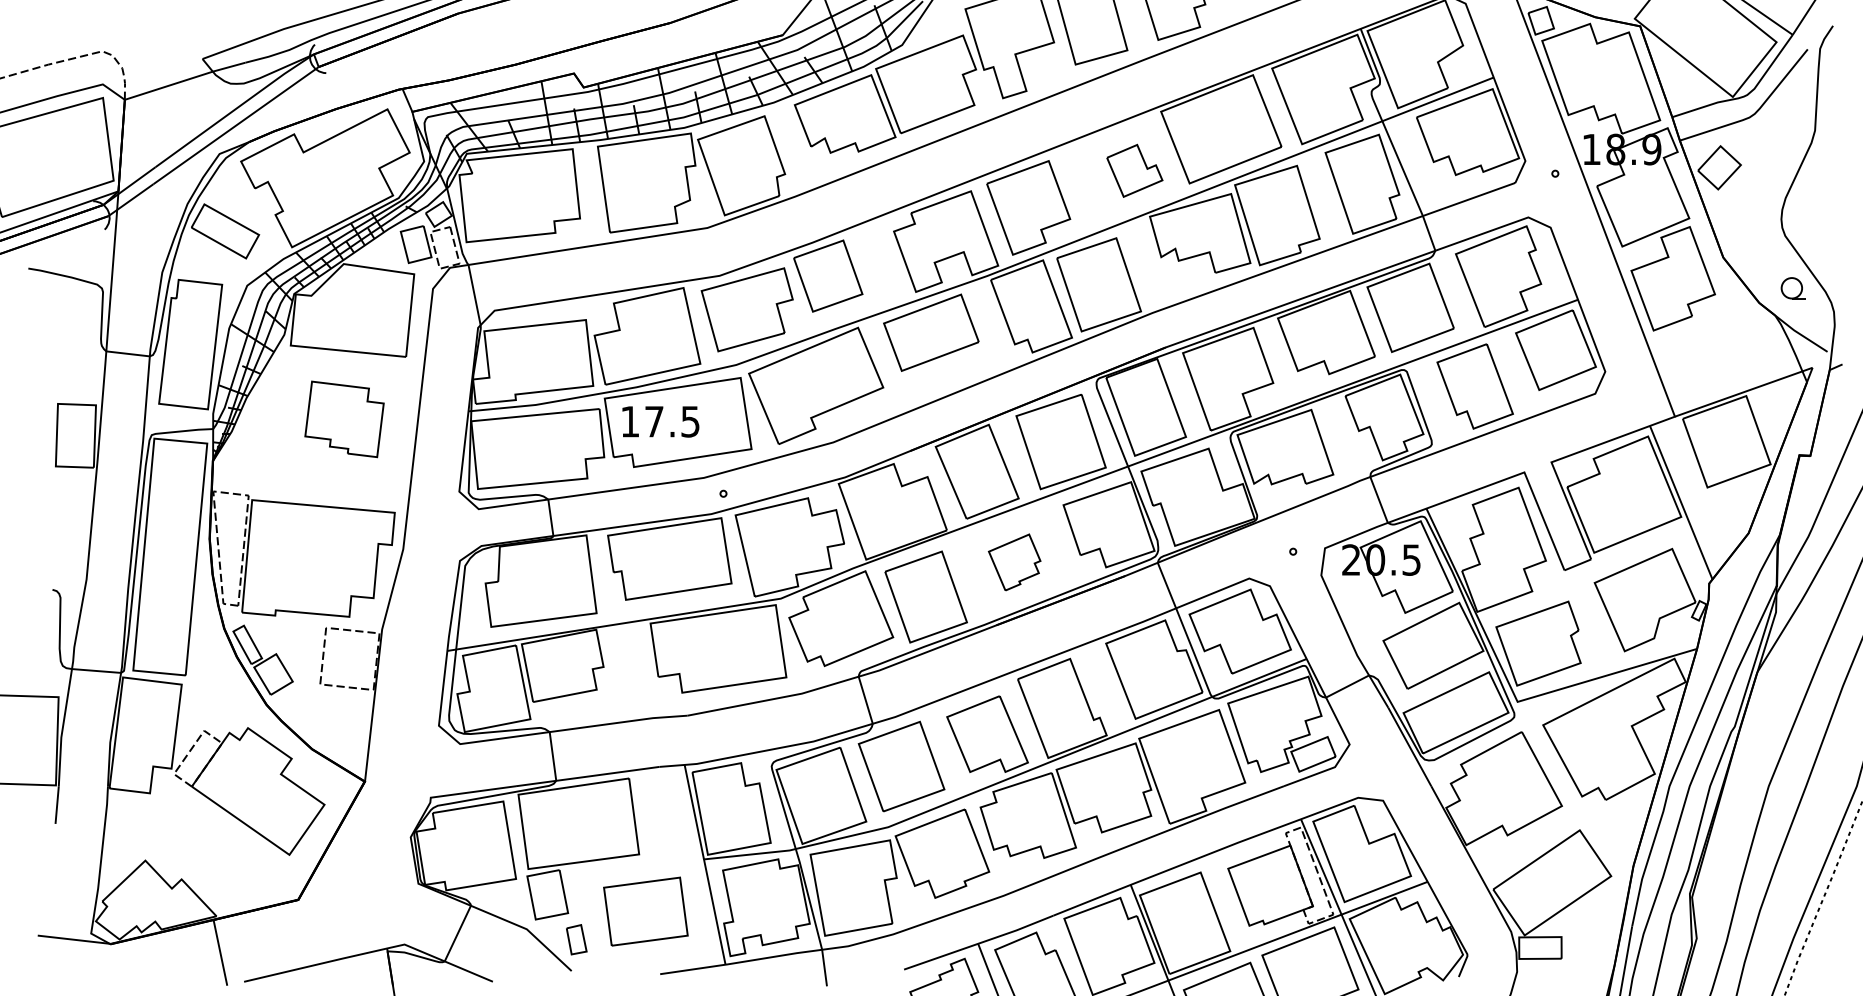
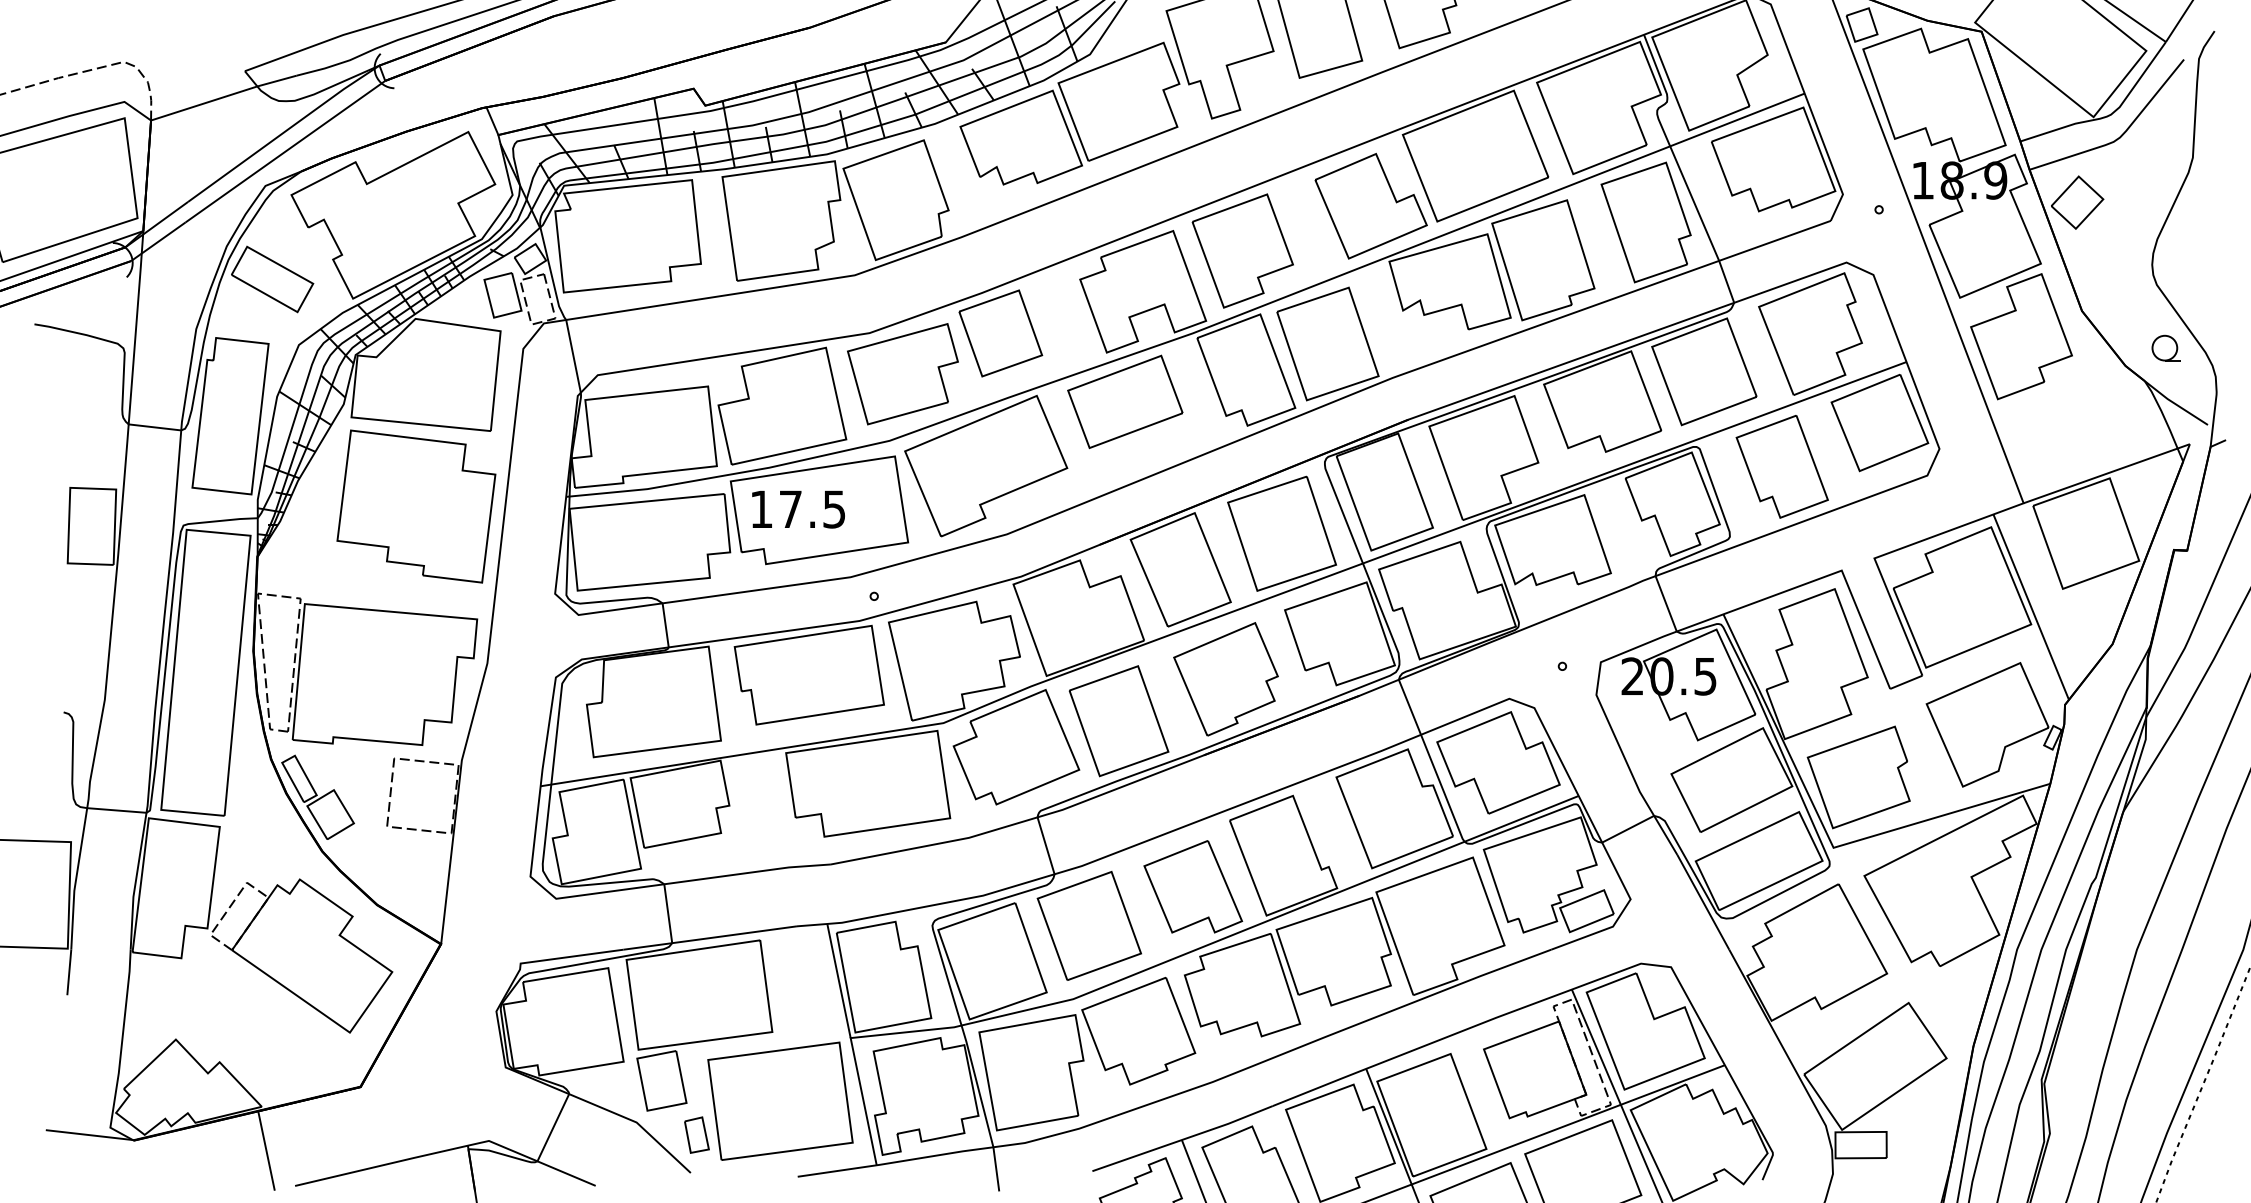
part: (1134, 171) -> (1370, 206), size x1.67
part: (344, 419) -> (416, 506), size x1.67
part: (1014, 562) -> (1225, 679), size x1.67
part: (645, 911) -> (780, 1100), size x1.43

